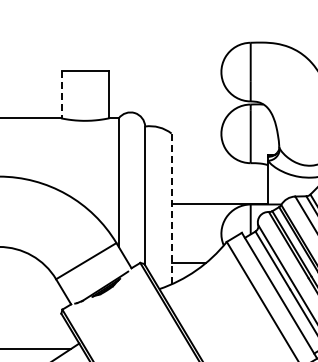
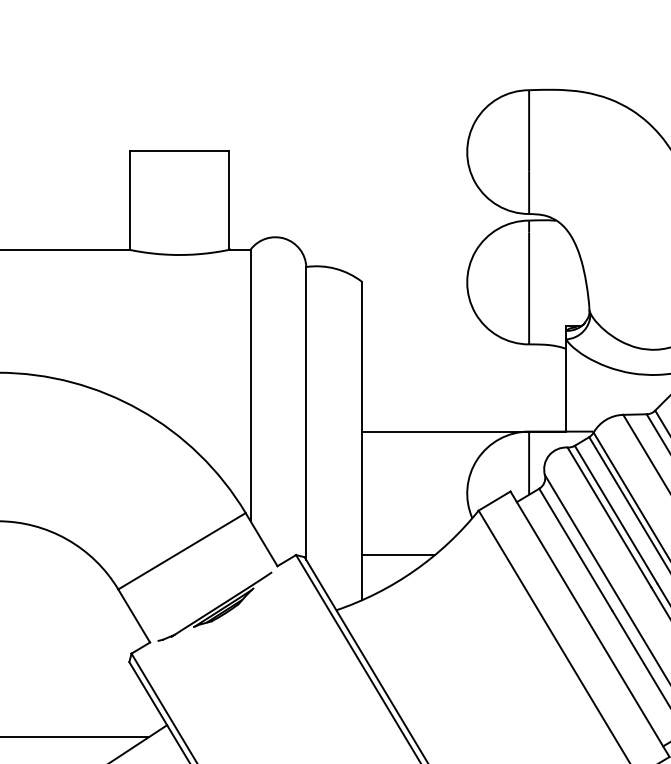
line: (61, 94) -> (129, 199), dashed -> solid
line: (171, 209) -> (361, 442), dashed -> solid

